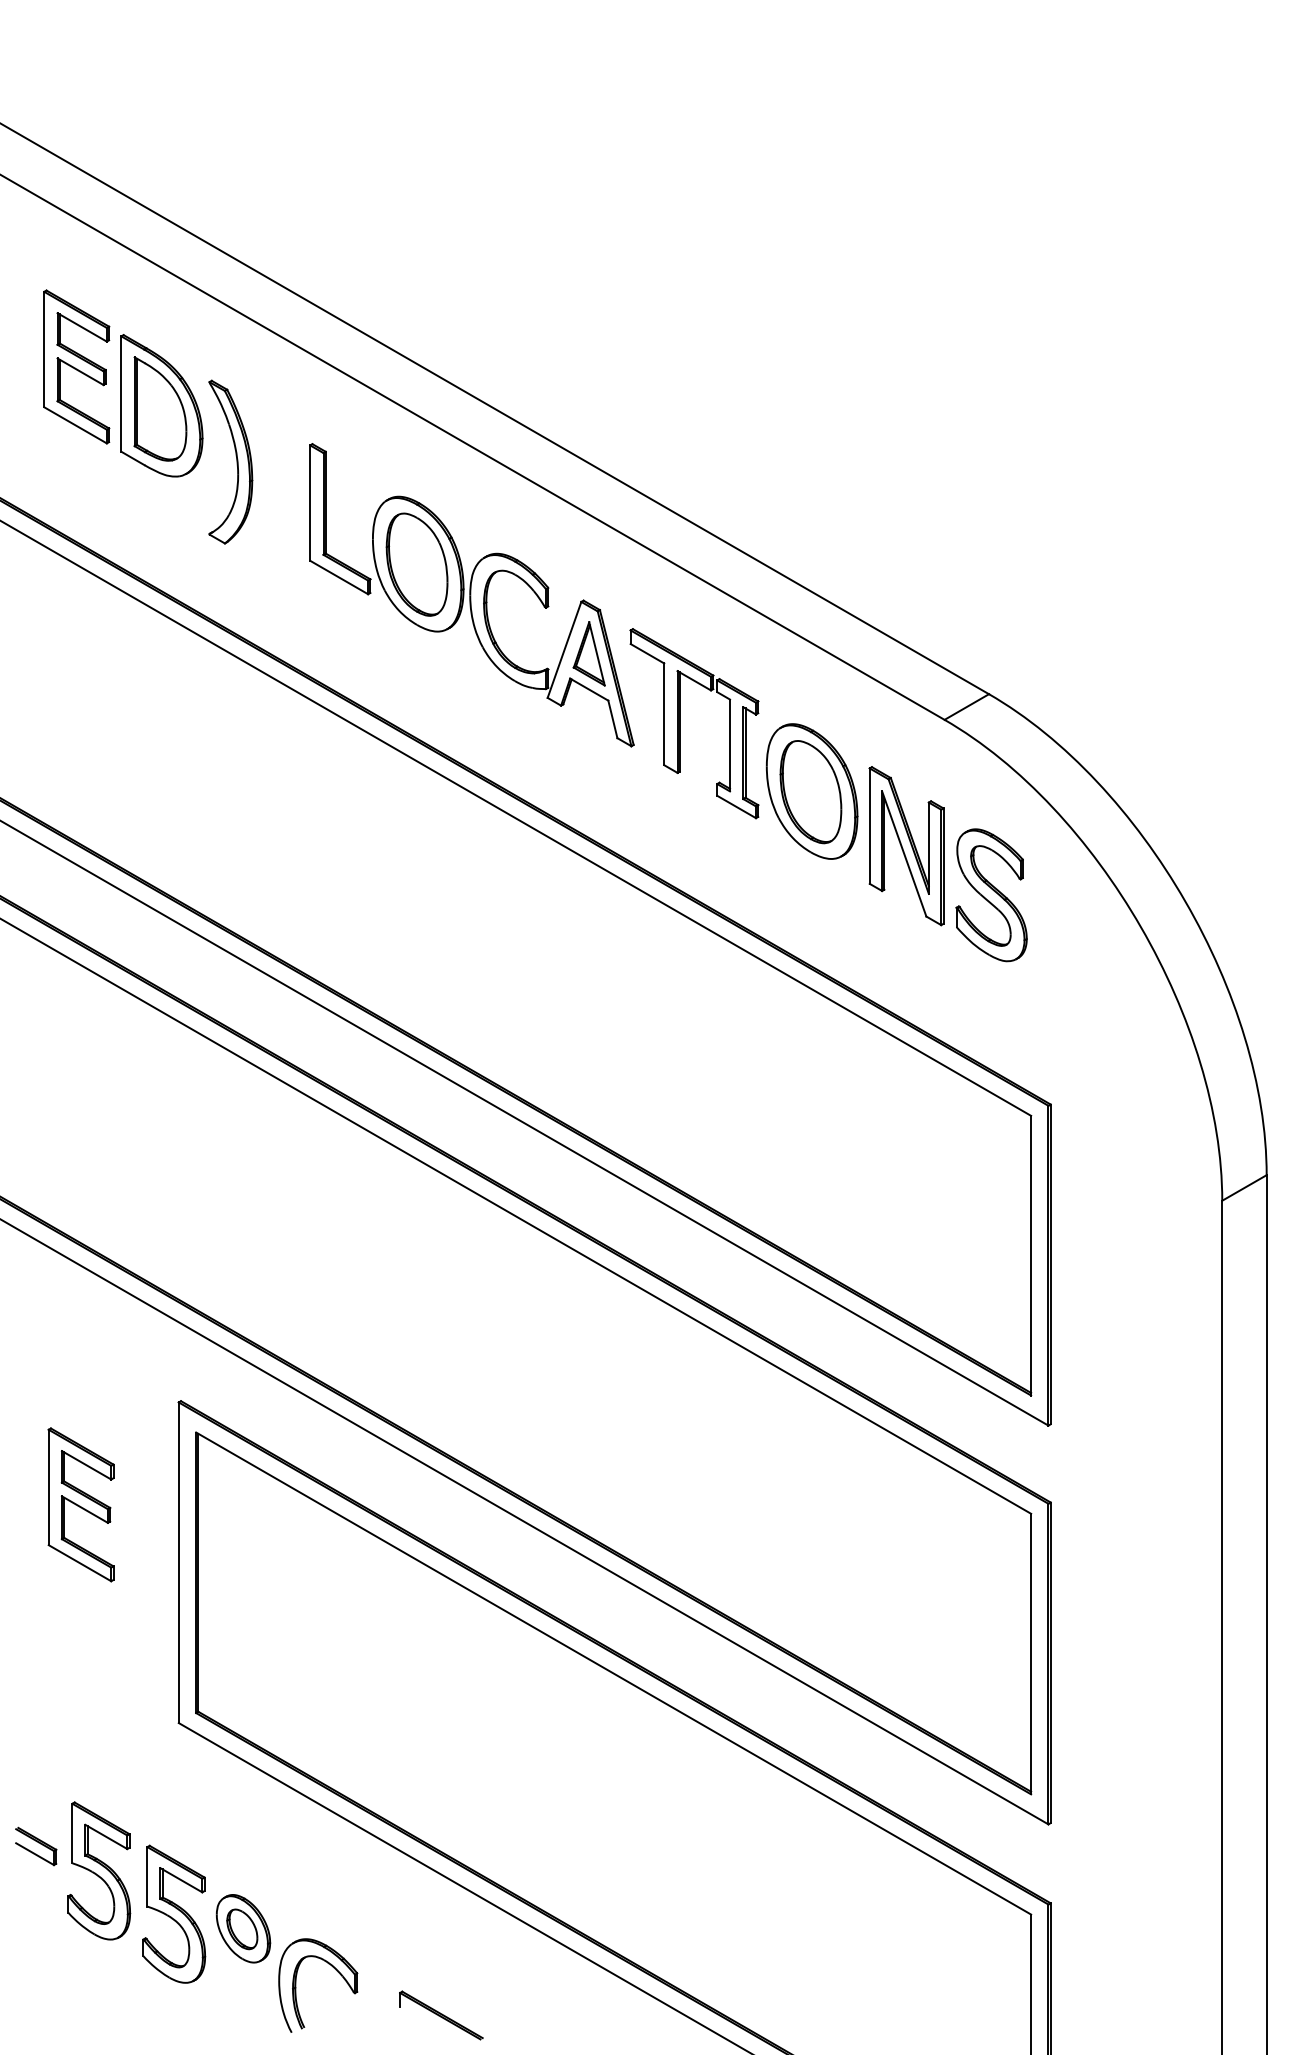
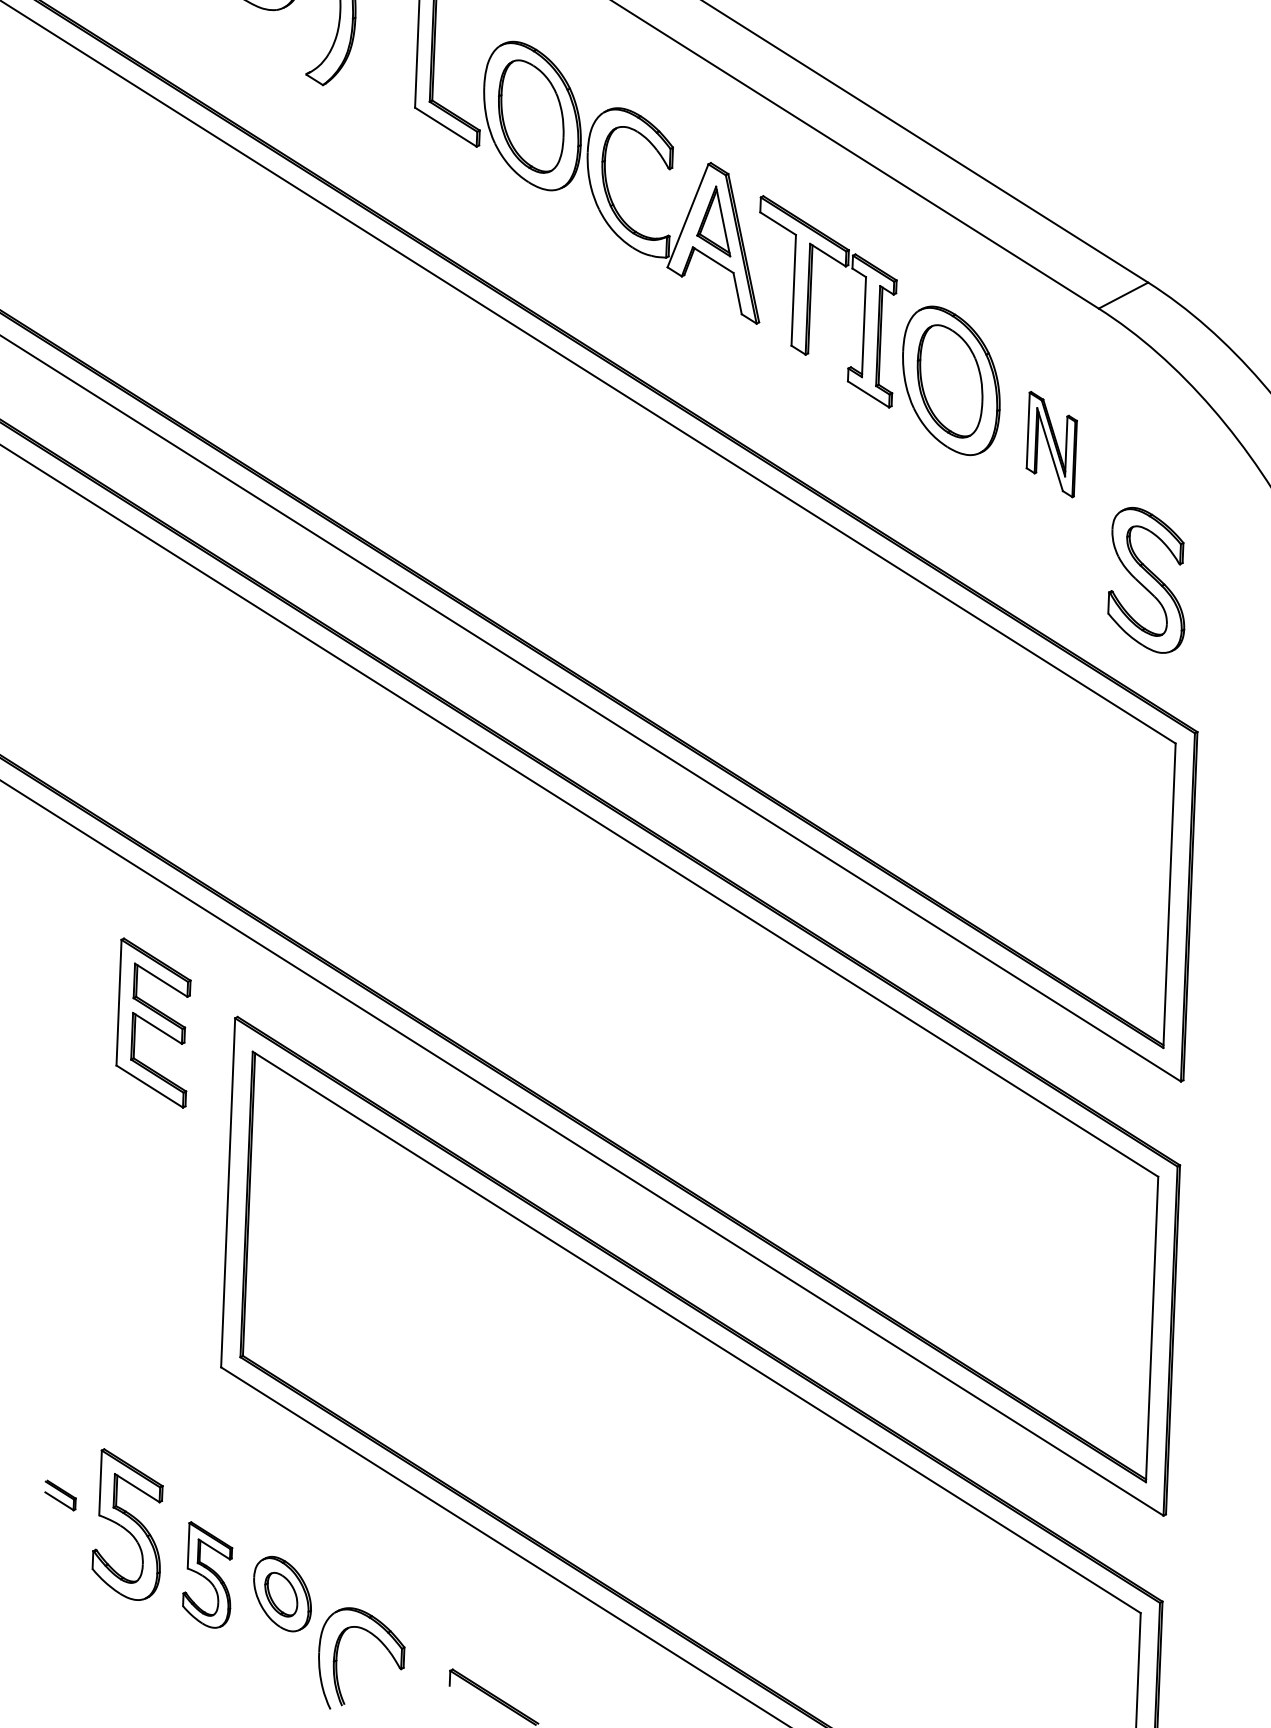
part: (906, 846) -> (1051, 444), size x0.6
part: (991, 895) -> (1147, 580), moved
part: (80, 1504) -> (152, 1022), moved
part: (36, 1846) -> (60, 1495), size x0.7
part: (174, 1913) -> (208, 1574), size x0.7

